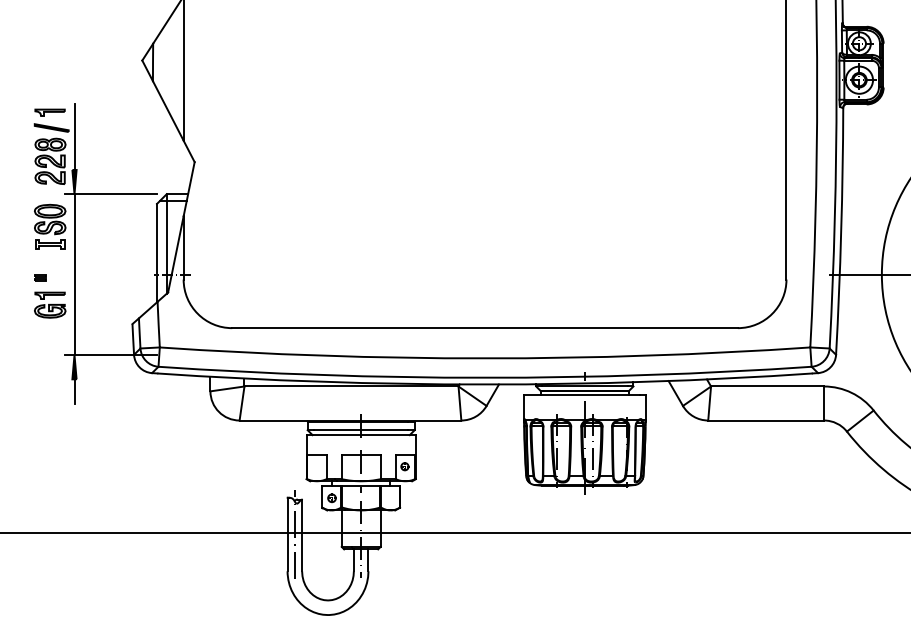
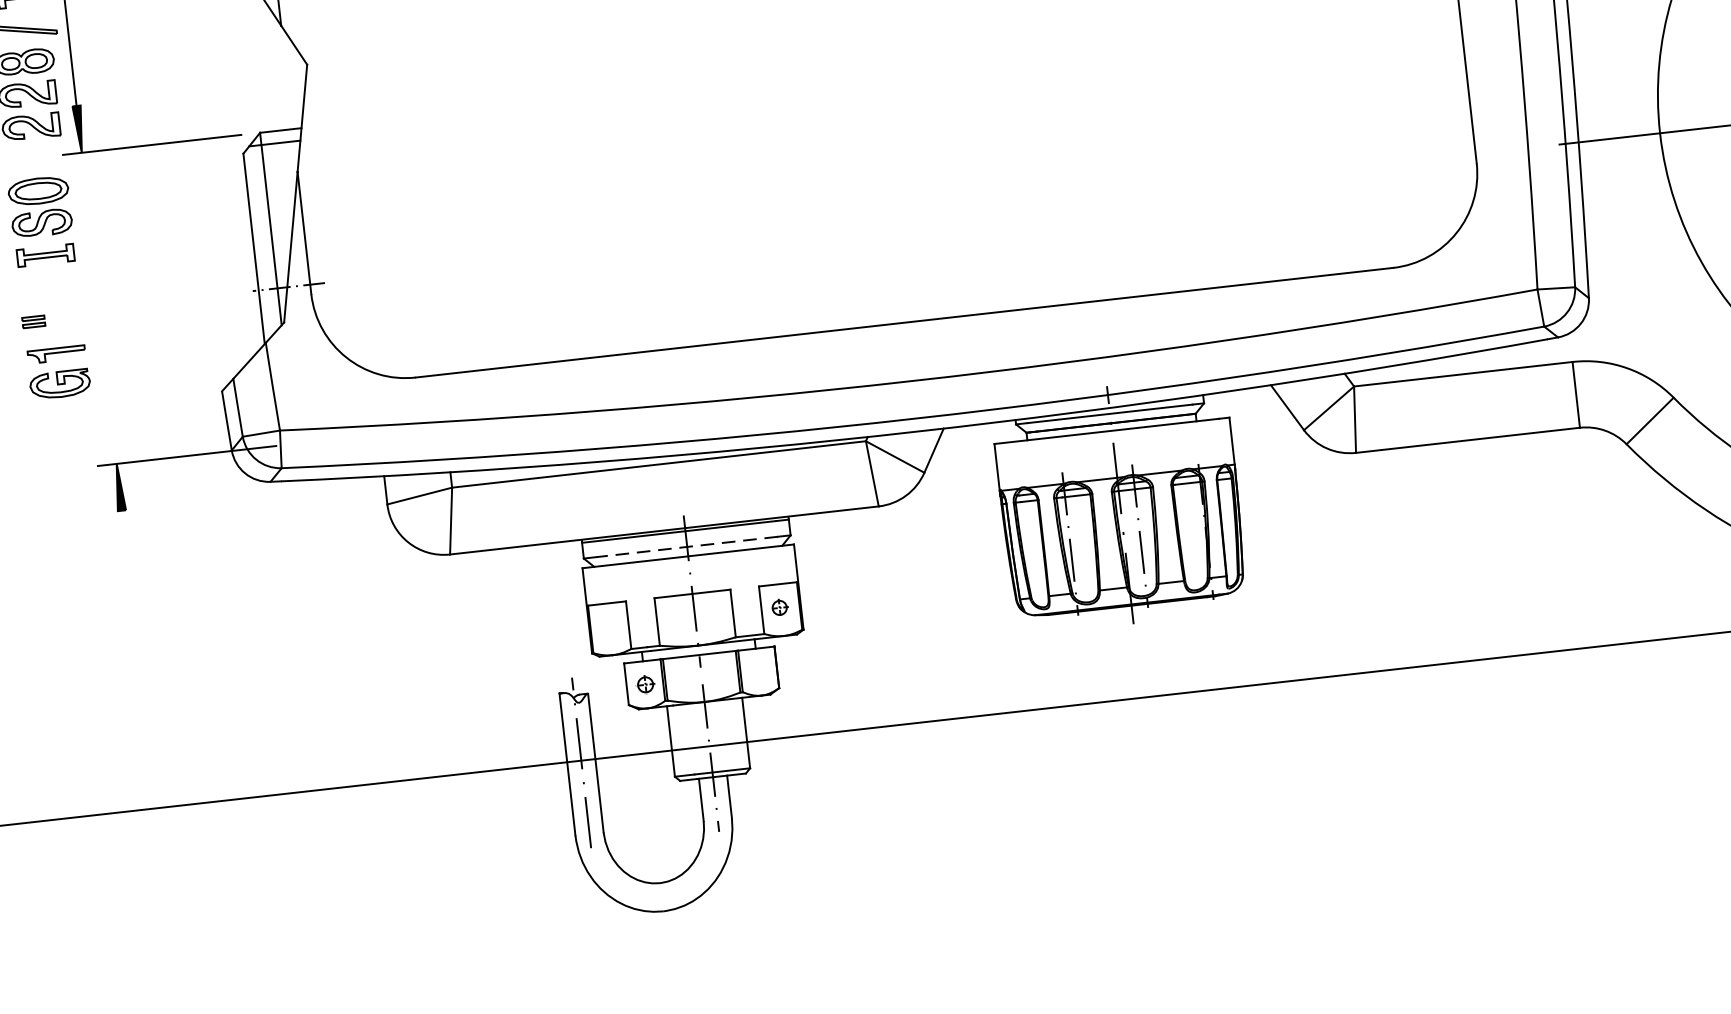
line: (74, 274) -> (99, 308), removed
line: (74, 391) -> (124, 534), removed
line: (361, 430) -> (687, 547), solid -> dashed

